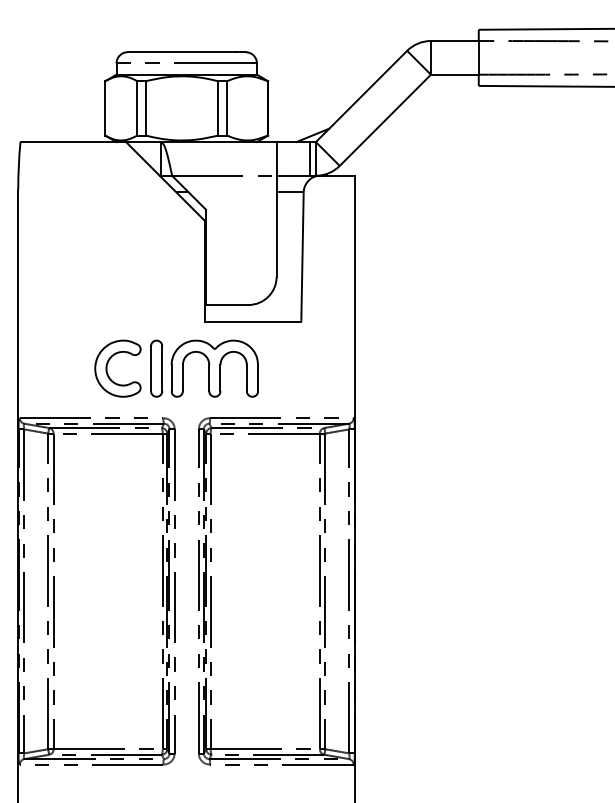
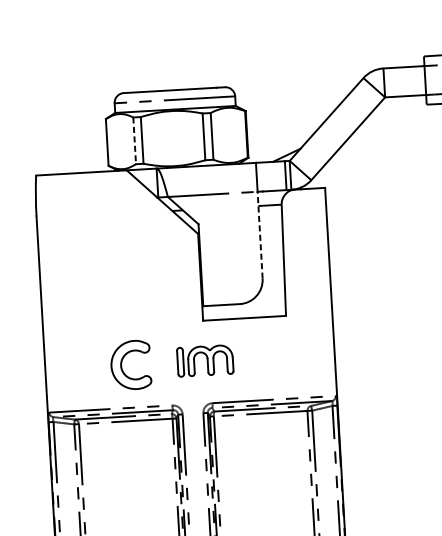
line: (137, 108) -> (134, 140), solid -> dashed
line: (276, 226) -> (260, 235), solid -> dashed
part: (204, 368) -> (205, 360), size x0.6

